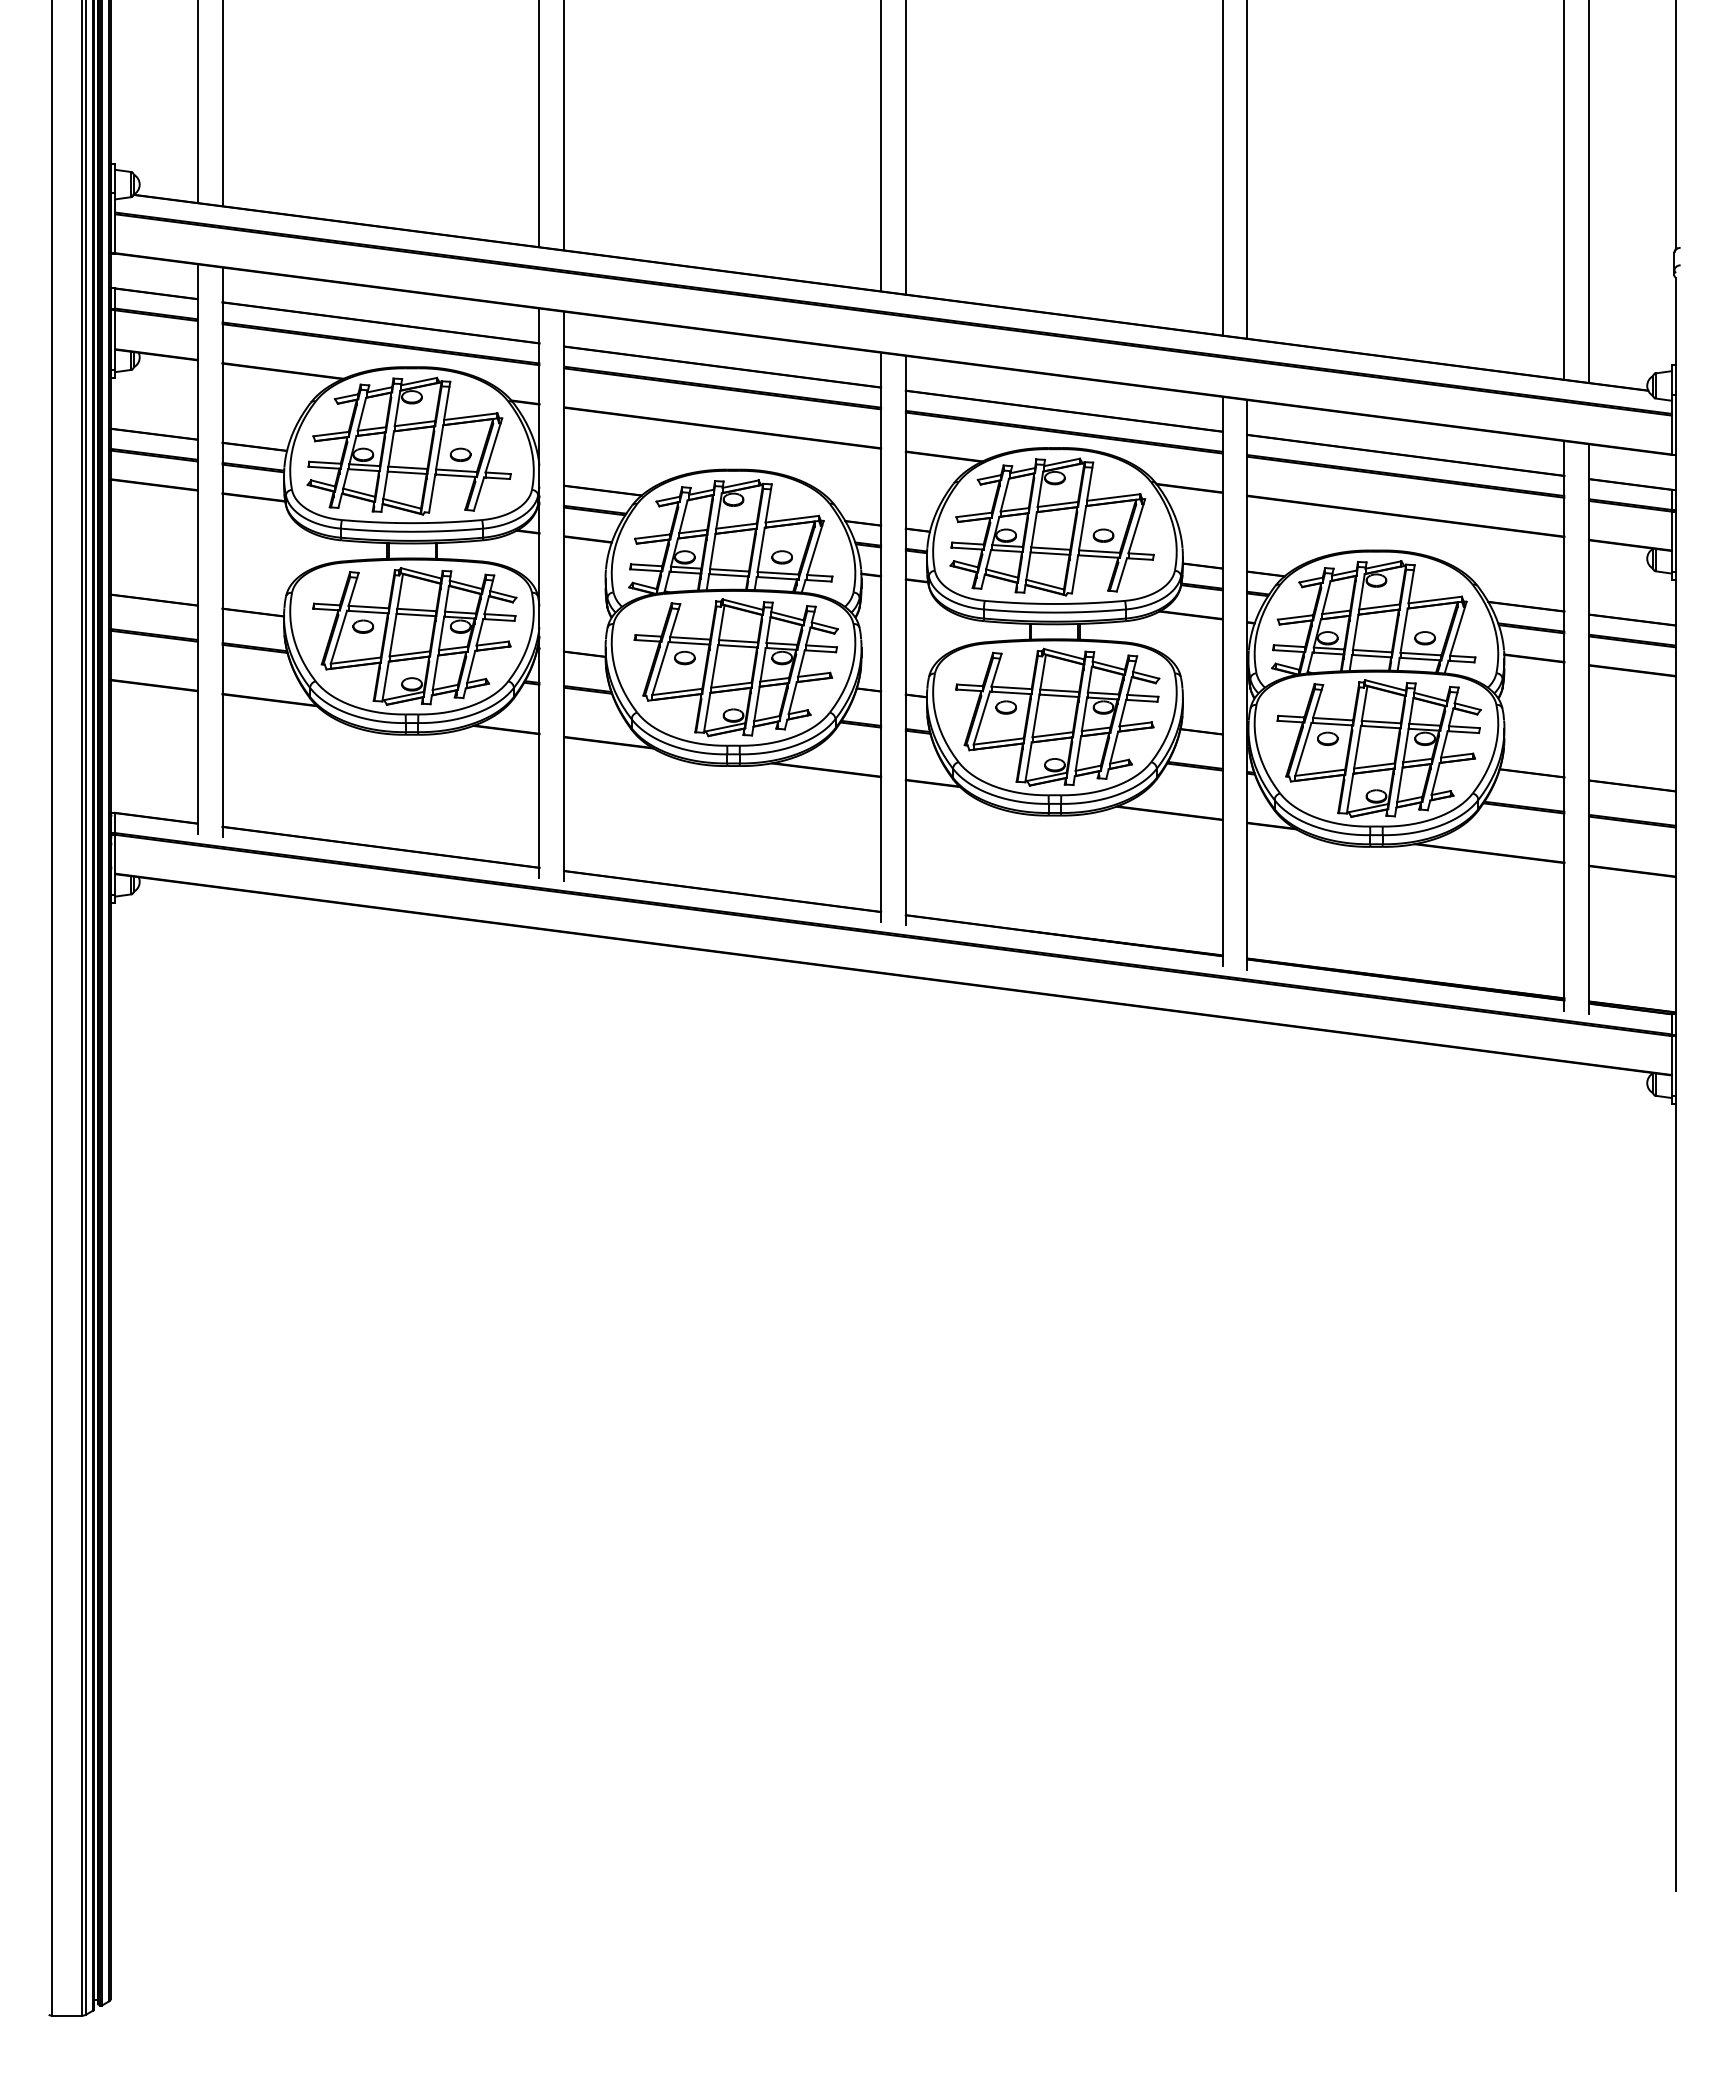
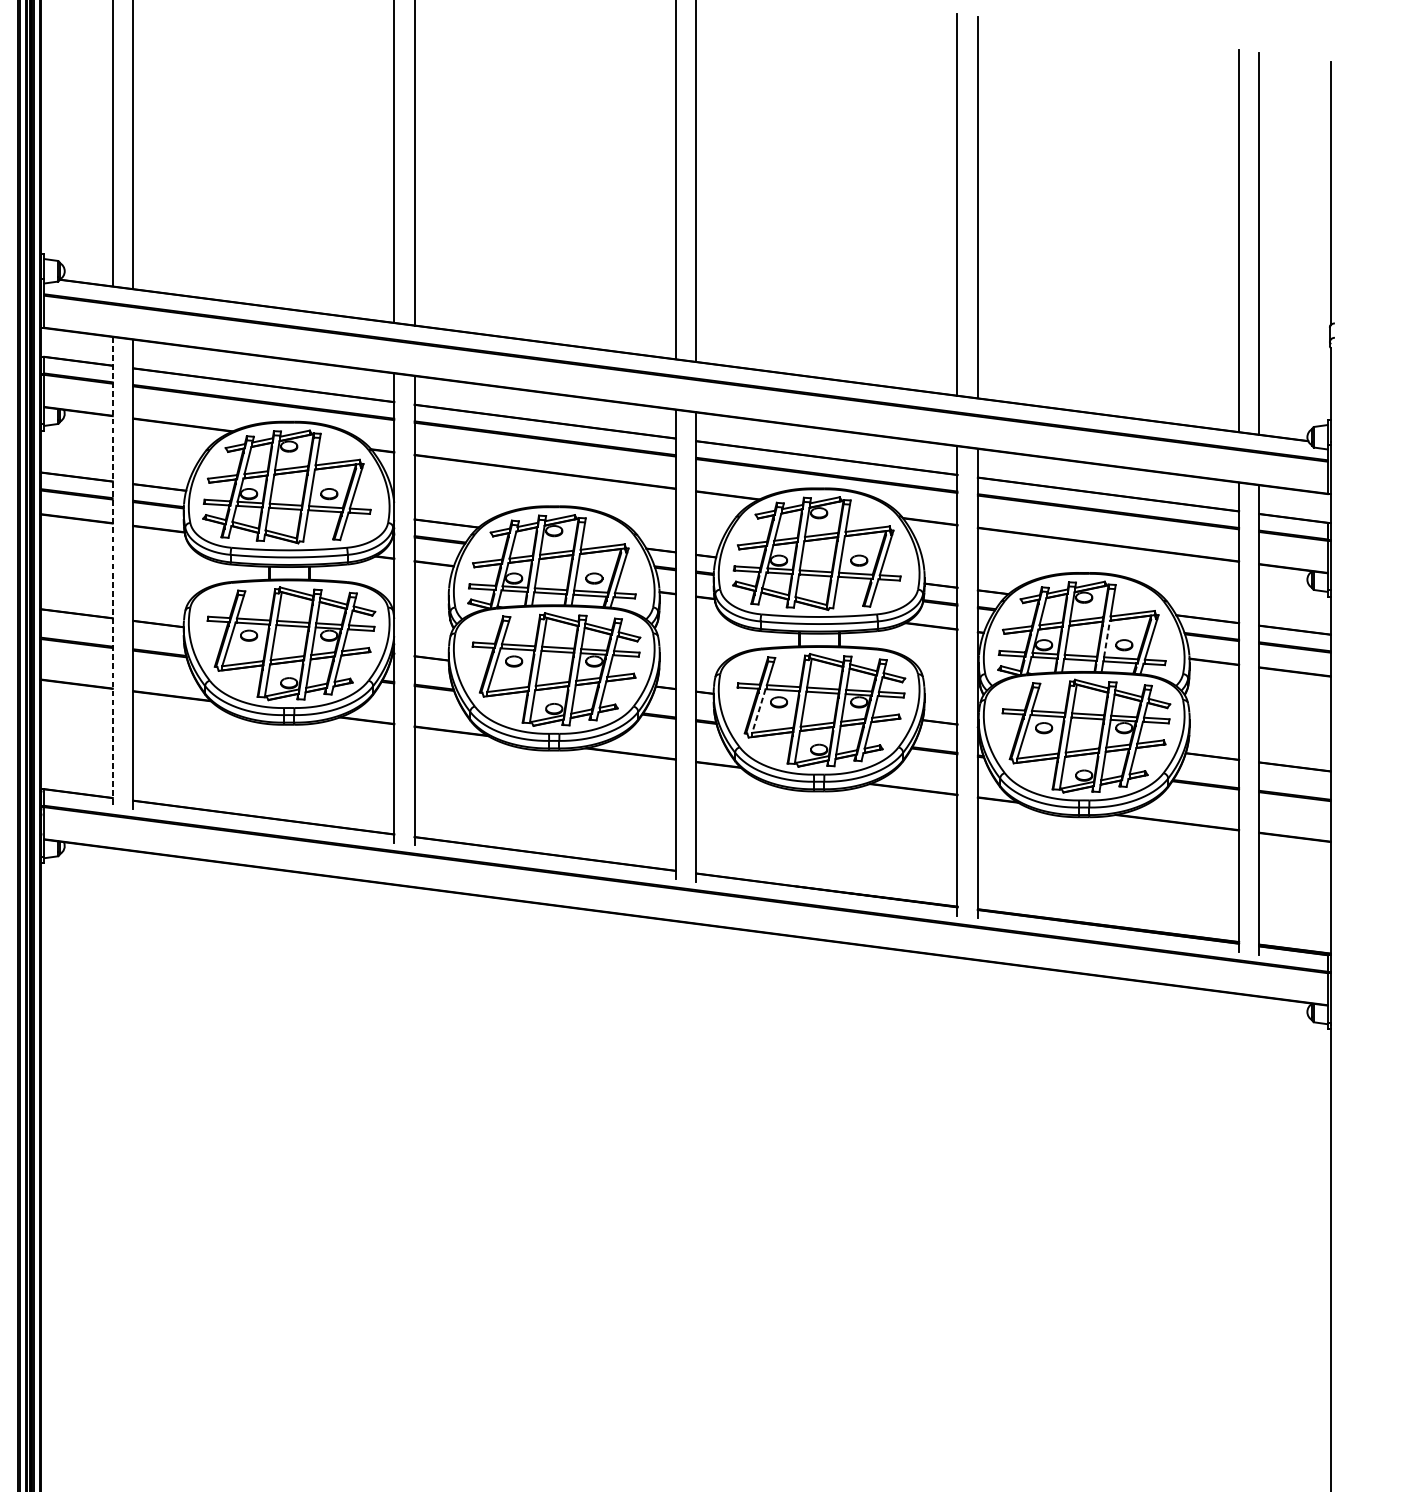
line: (197, 549) -> (112, 572), solid -> dashed
line: (1404, 630) -> (1107, 638), solid -> dashed
line: (981, 718) -> (758, 711), solid -> dashed

